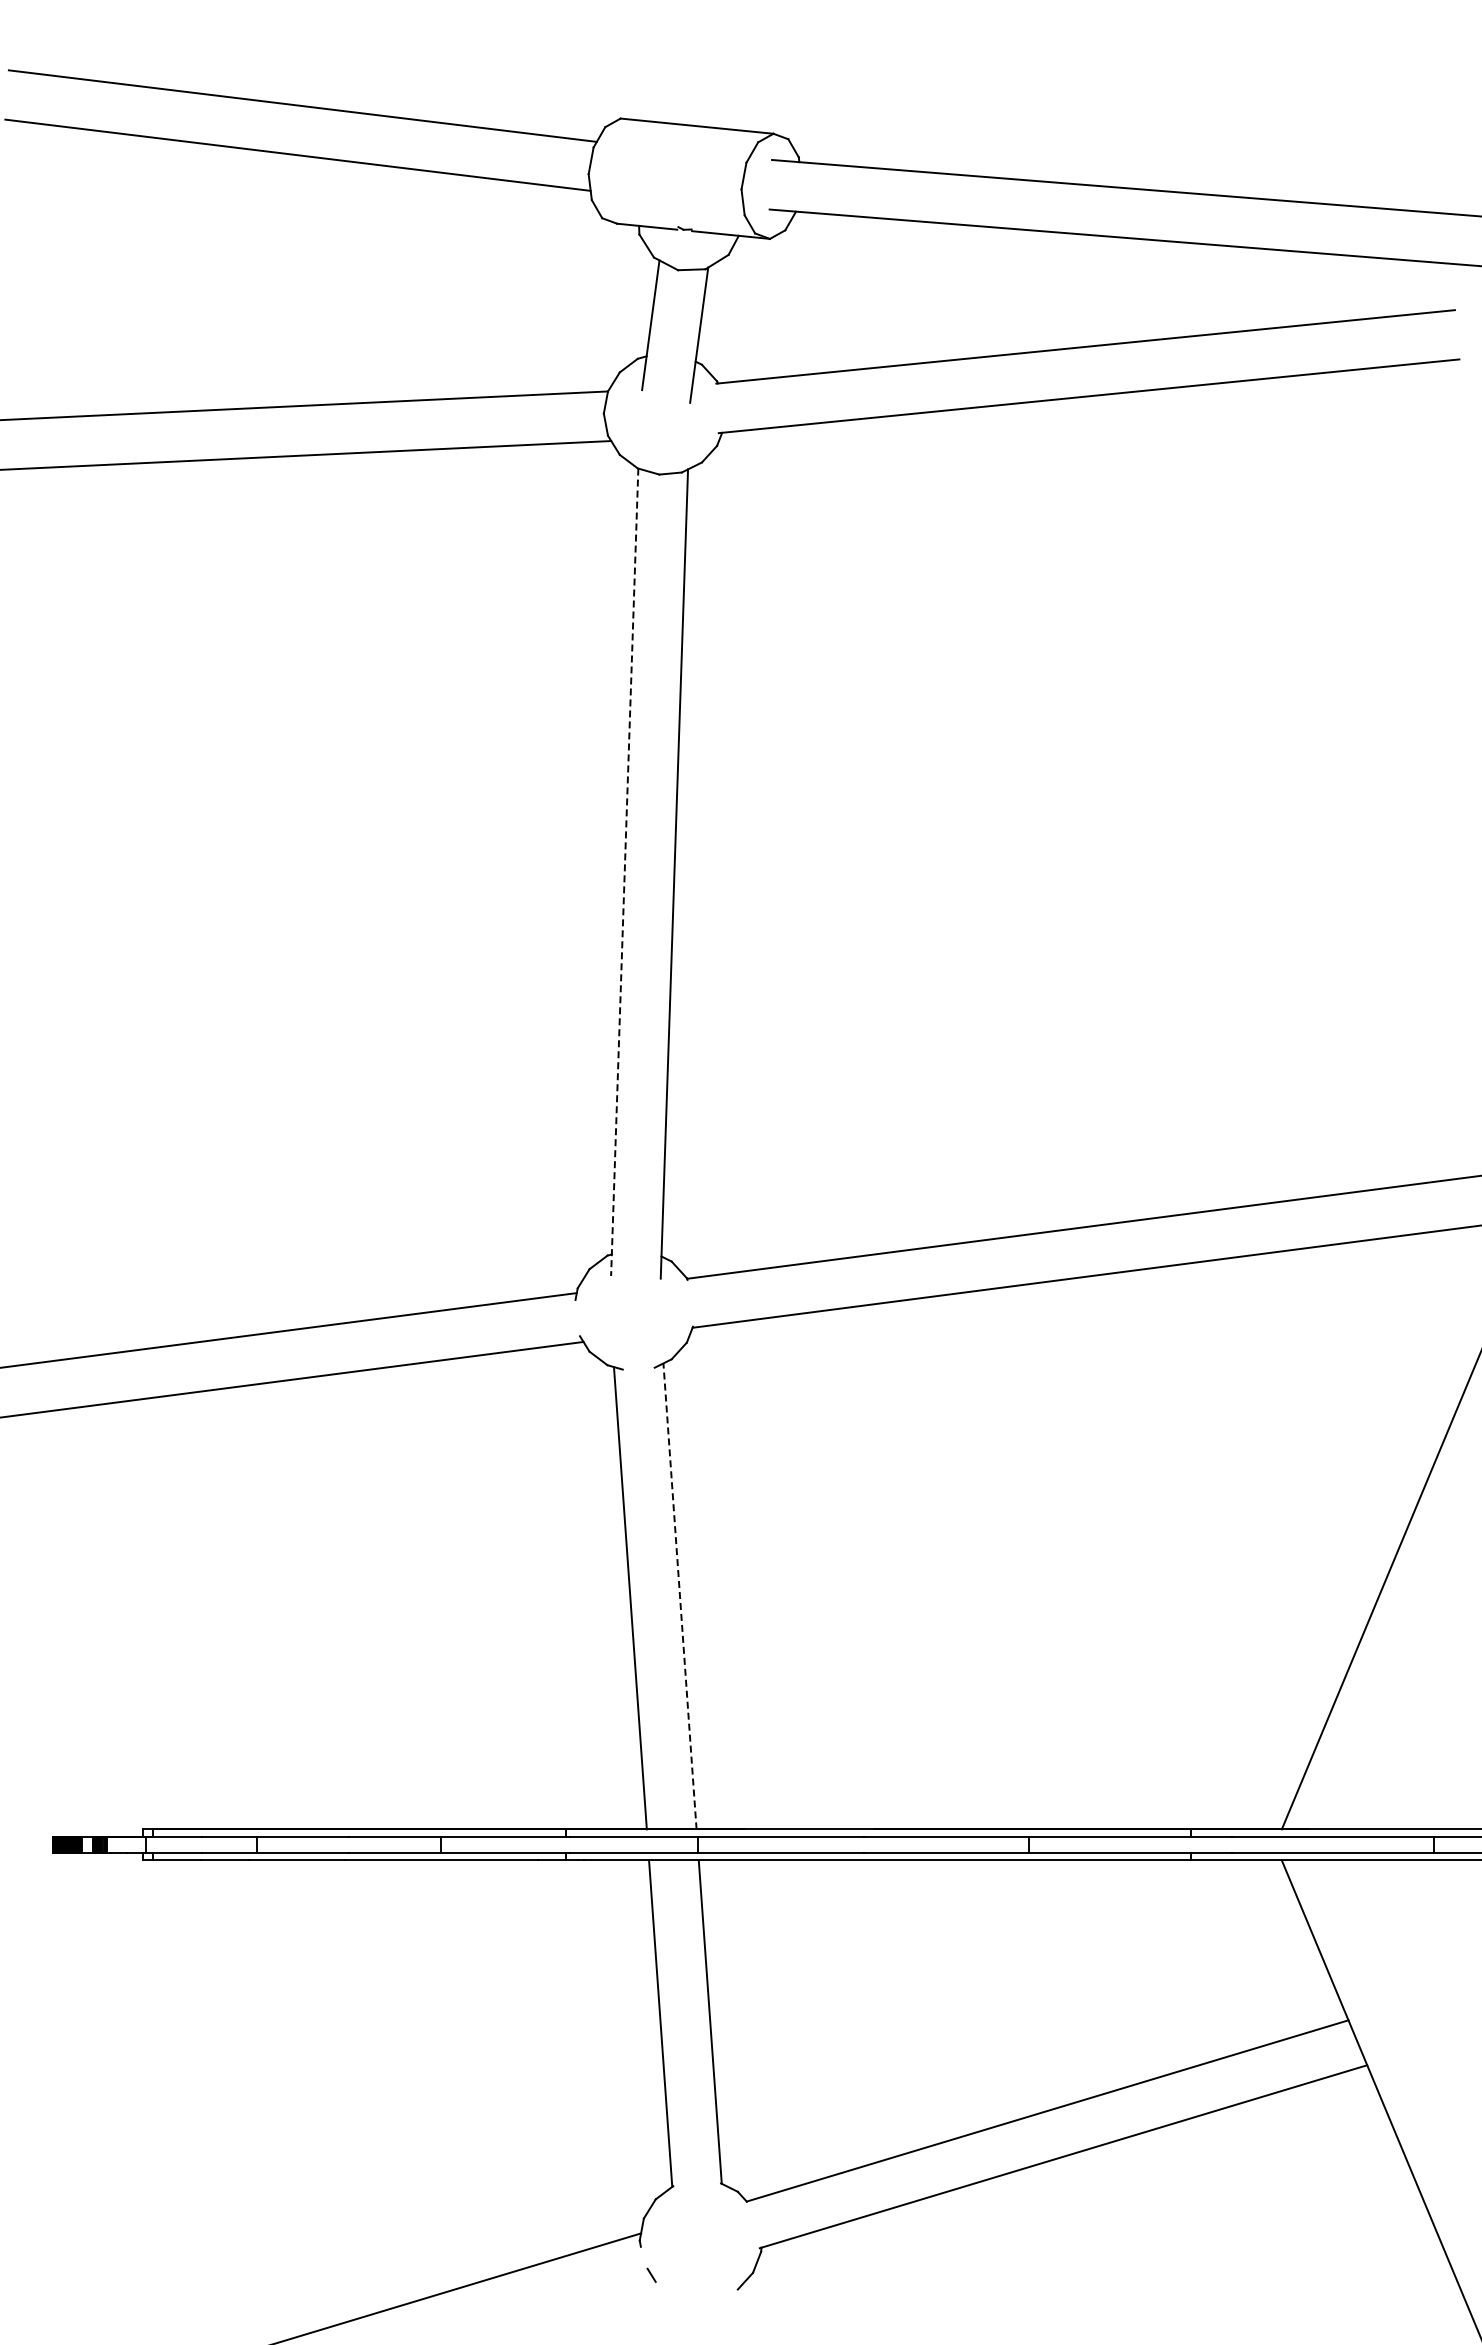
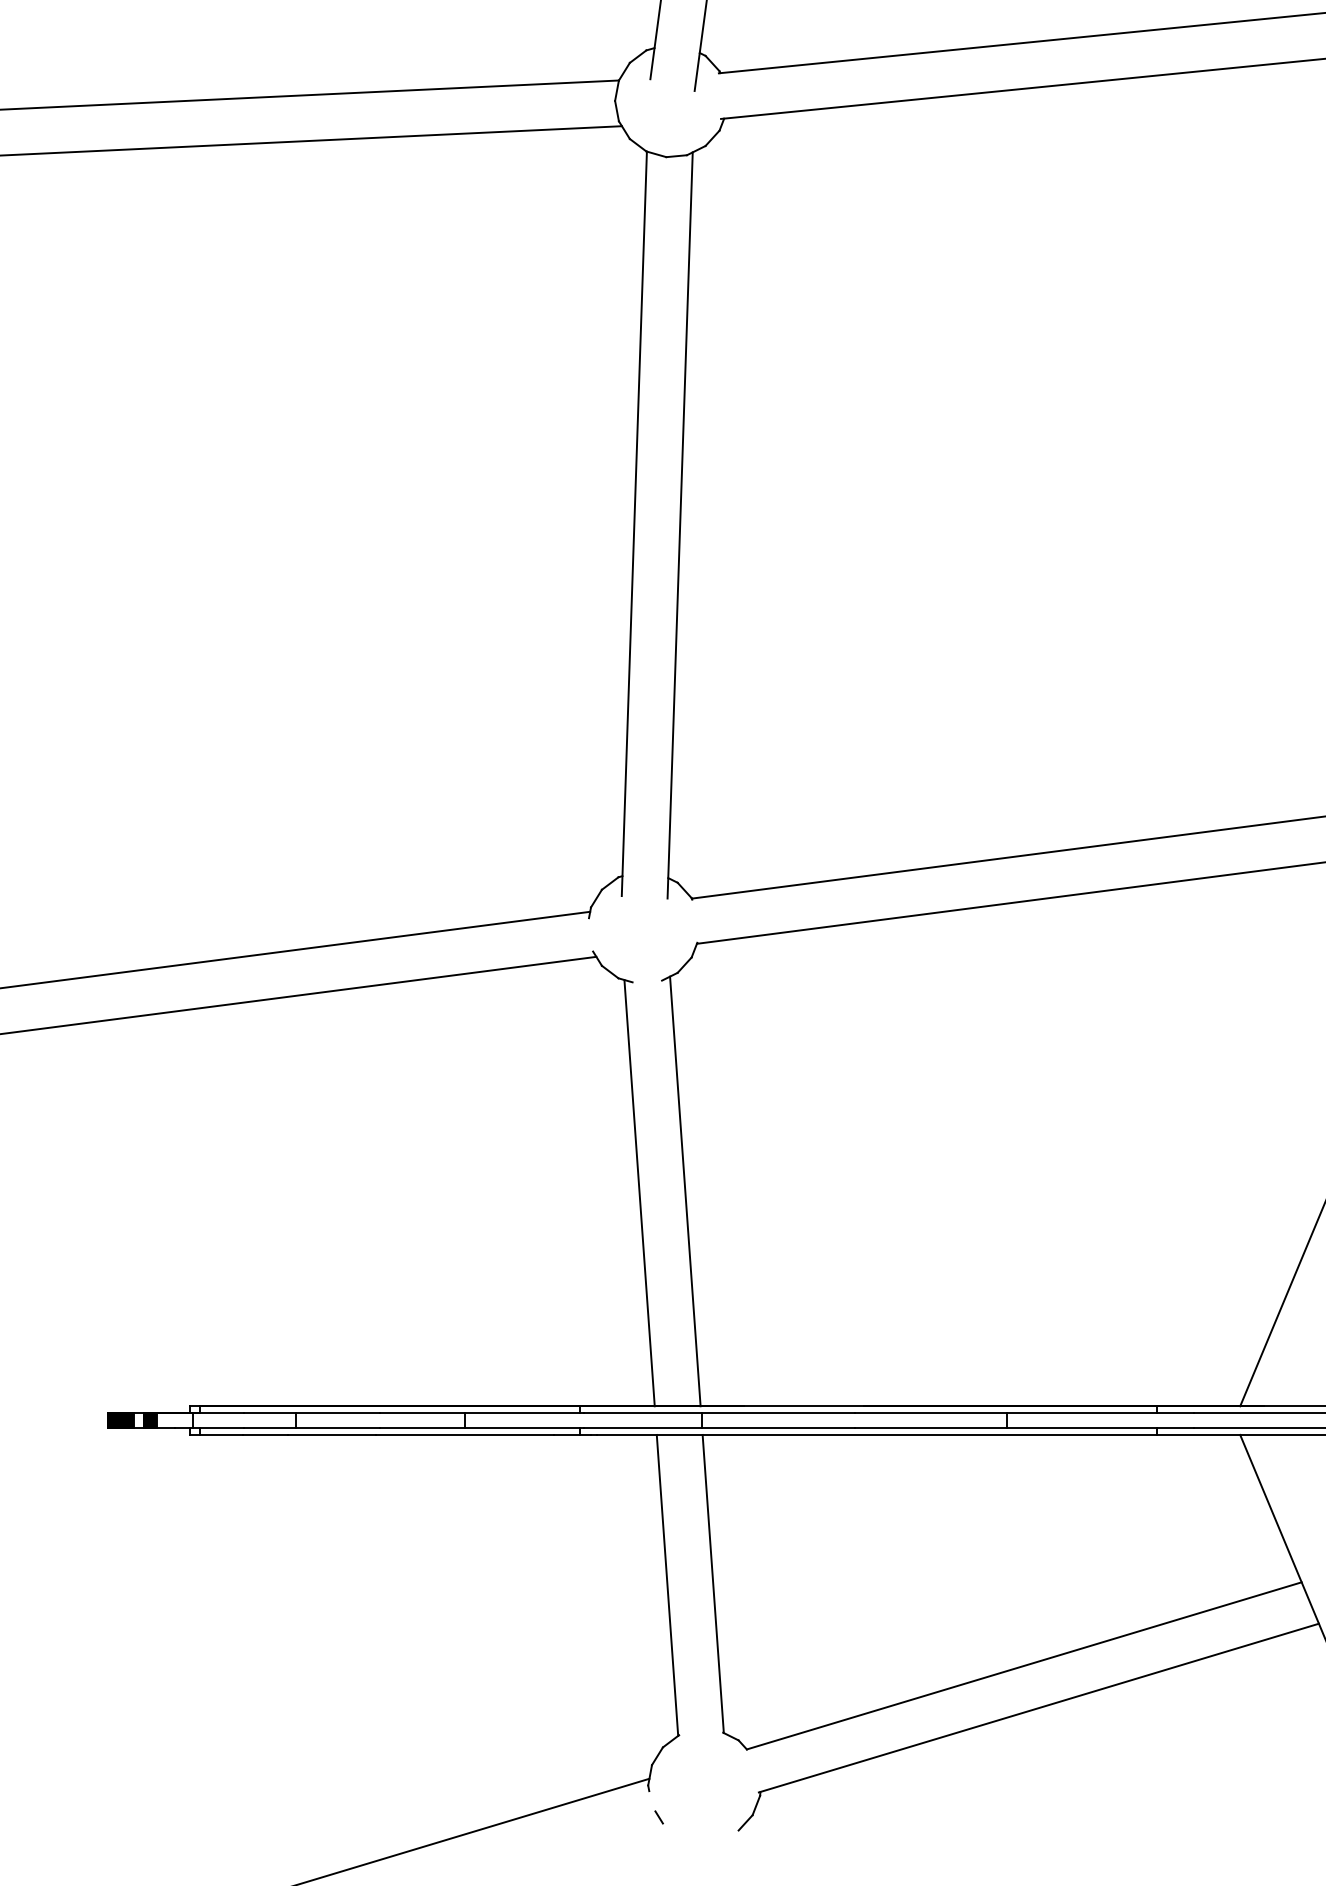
line: (624, 872) -> (634, 524), dashed -> solid
line: (680, 1596) -> (685, 1191), dashed -> solid

